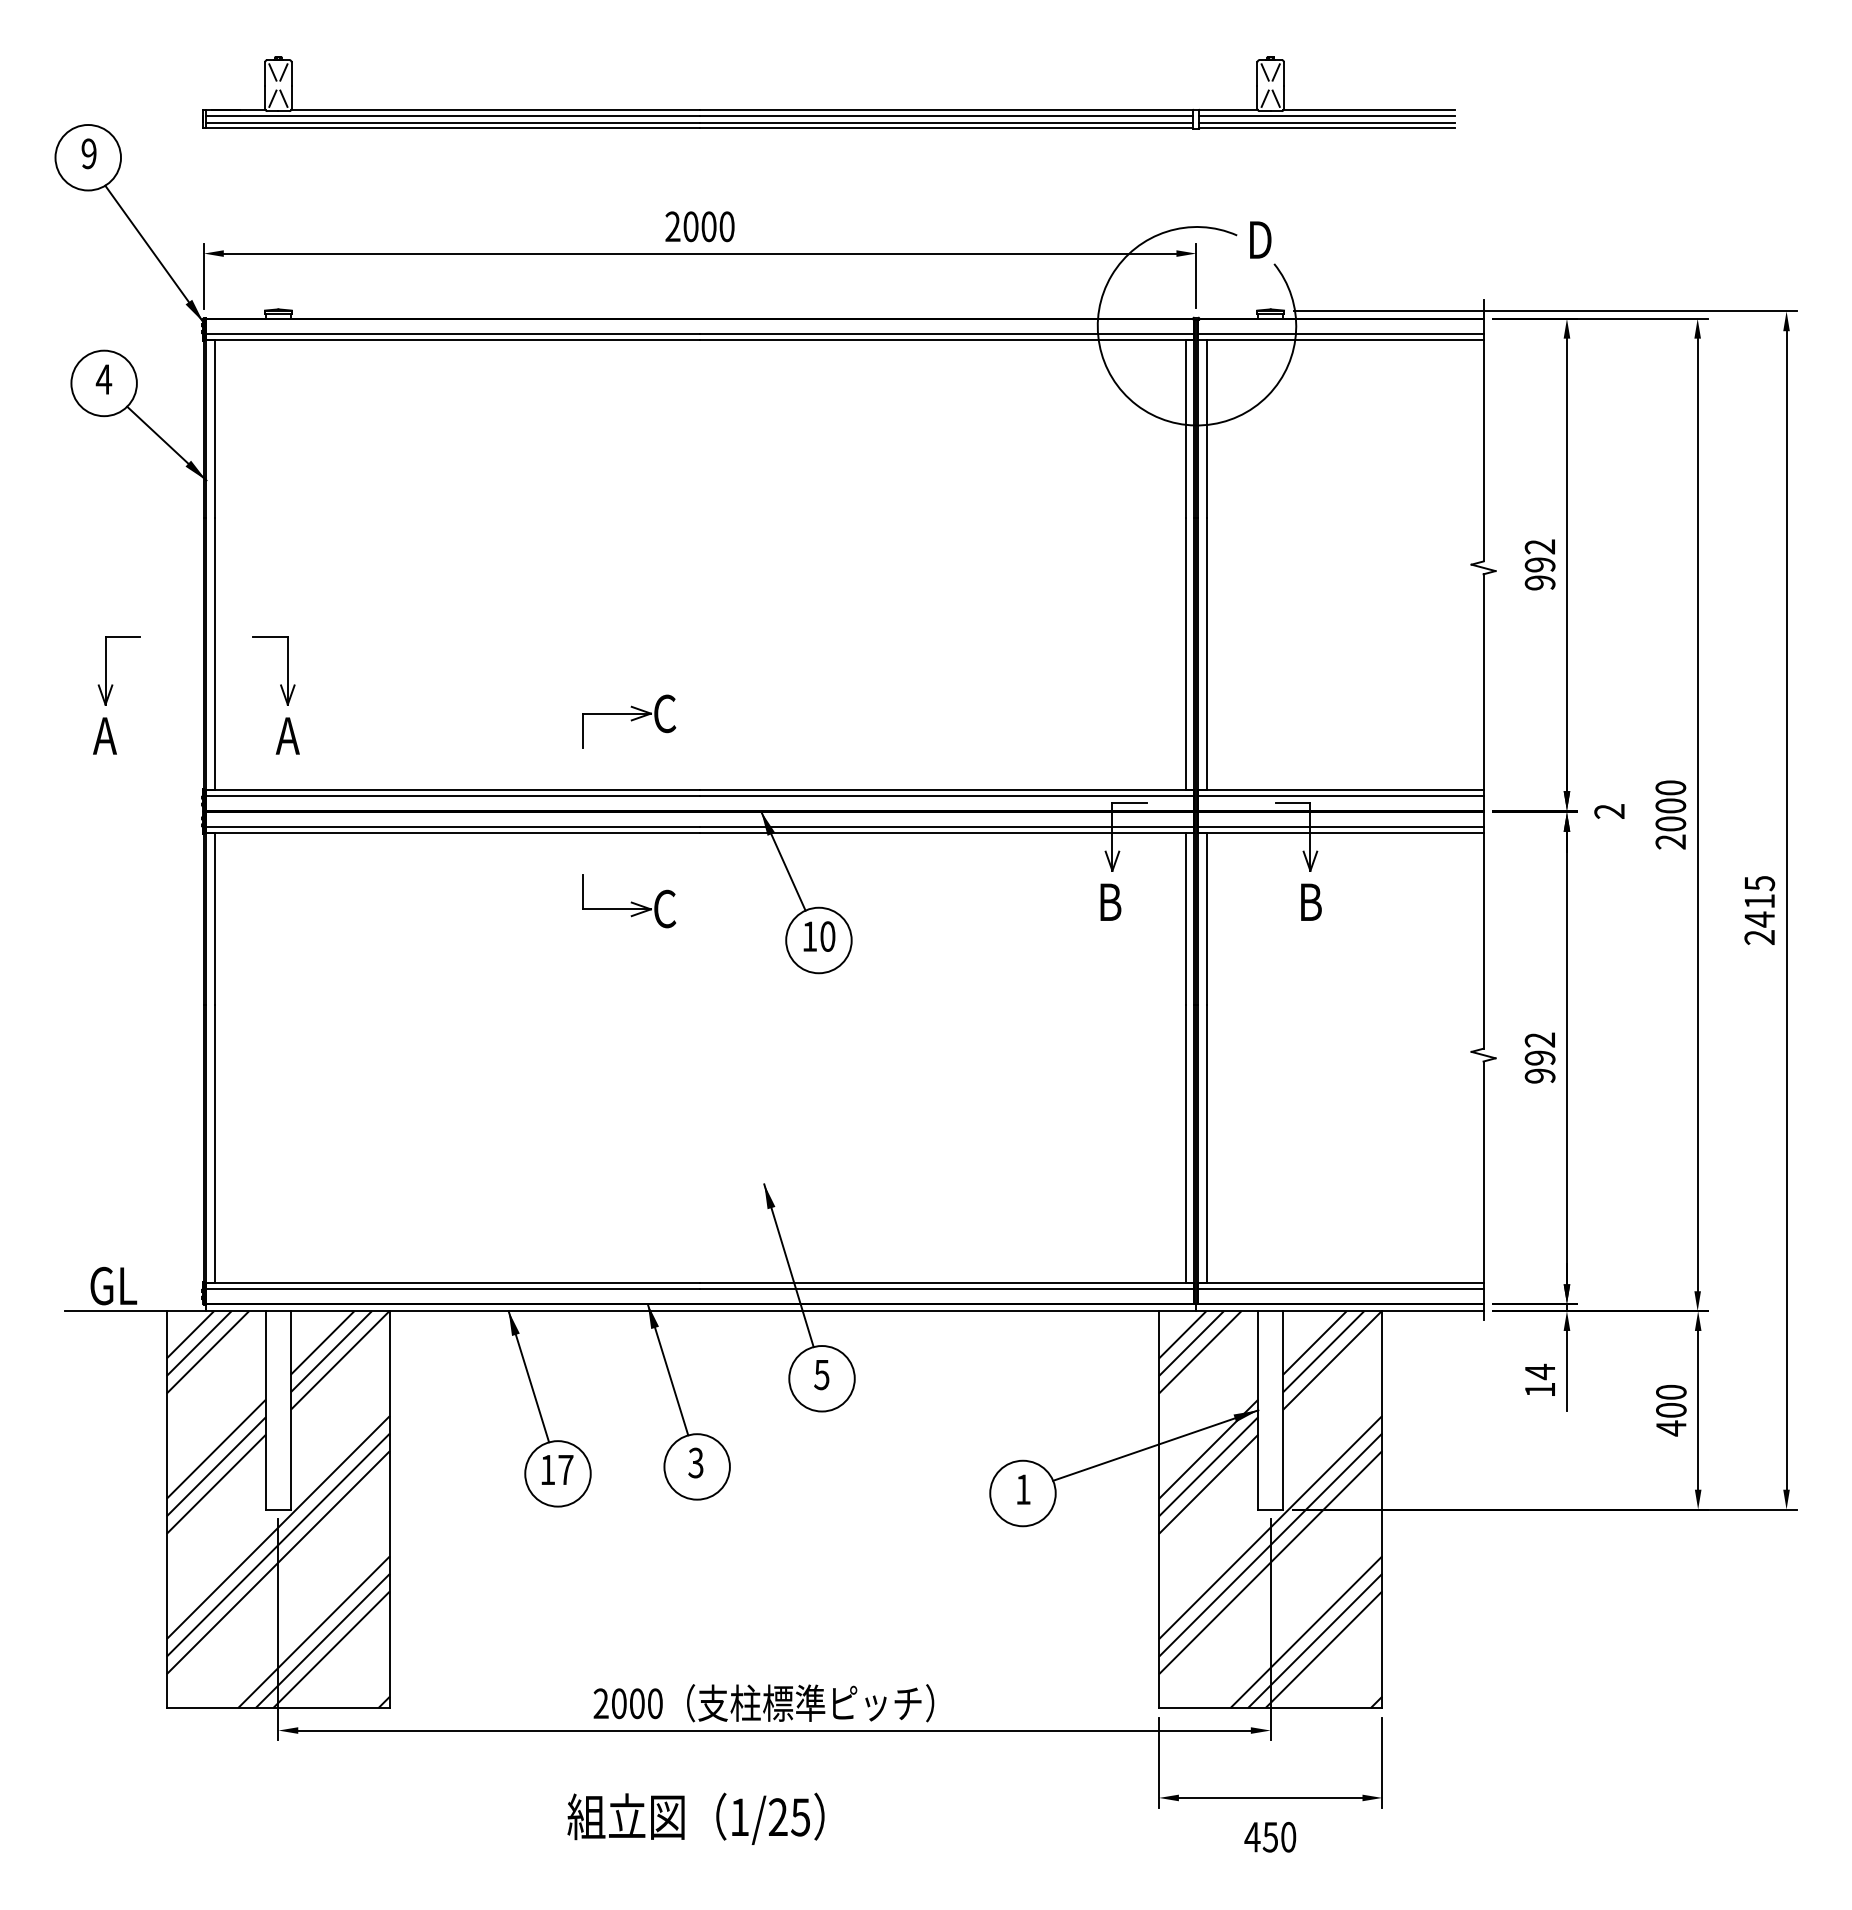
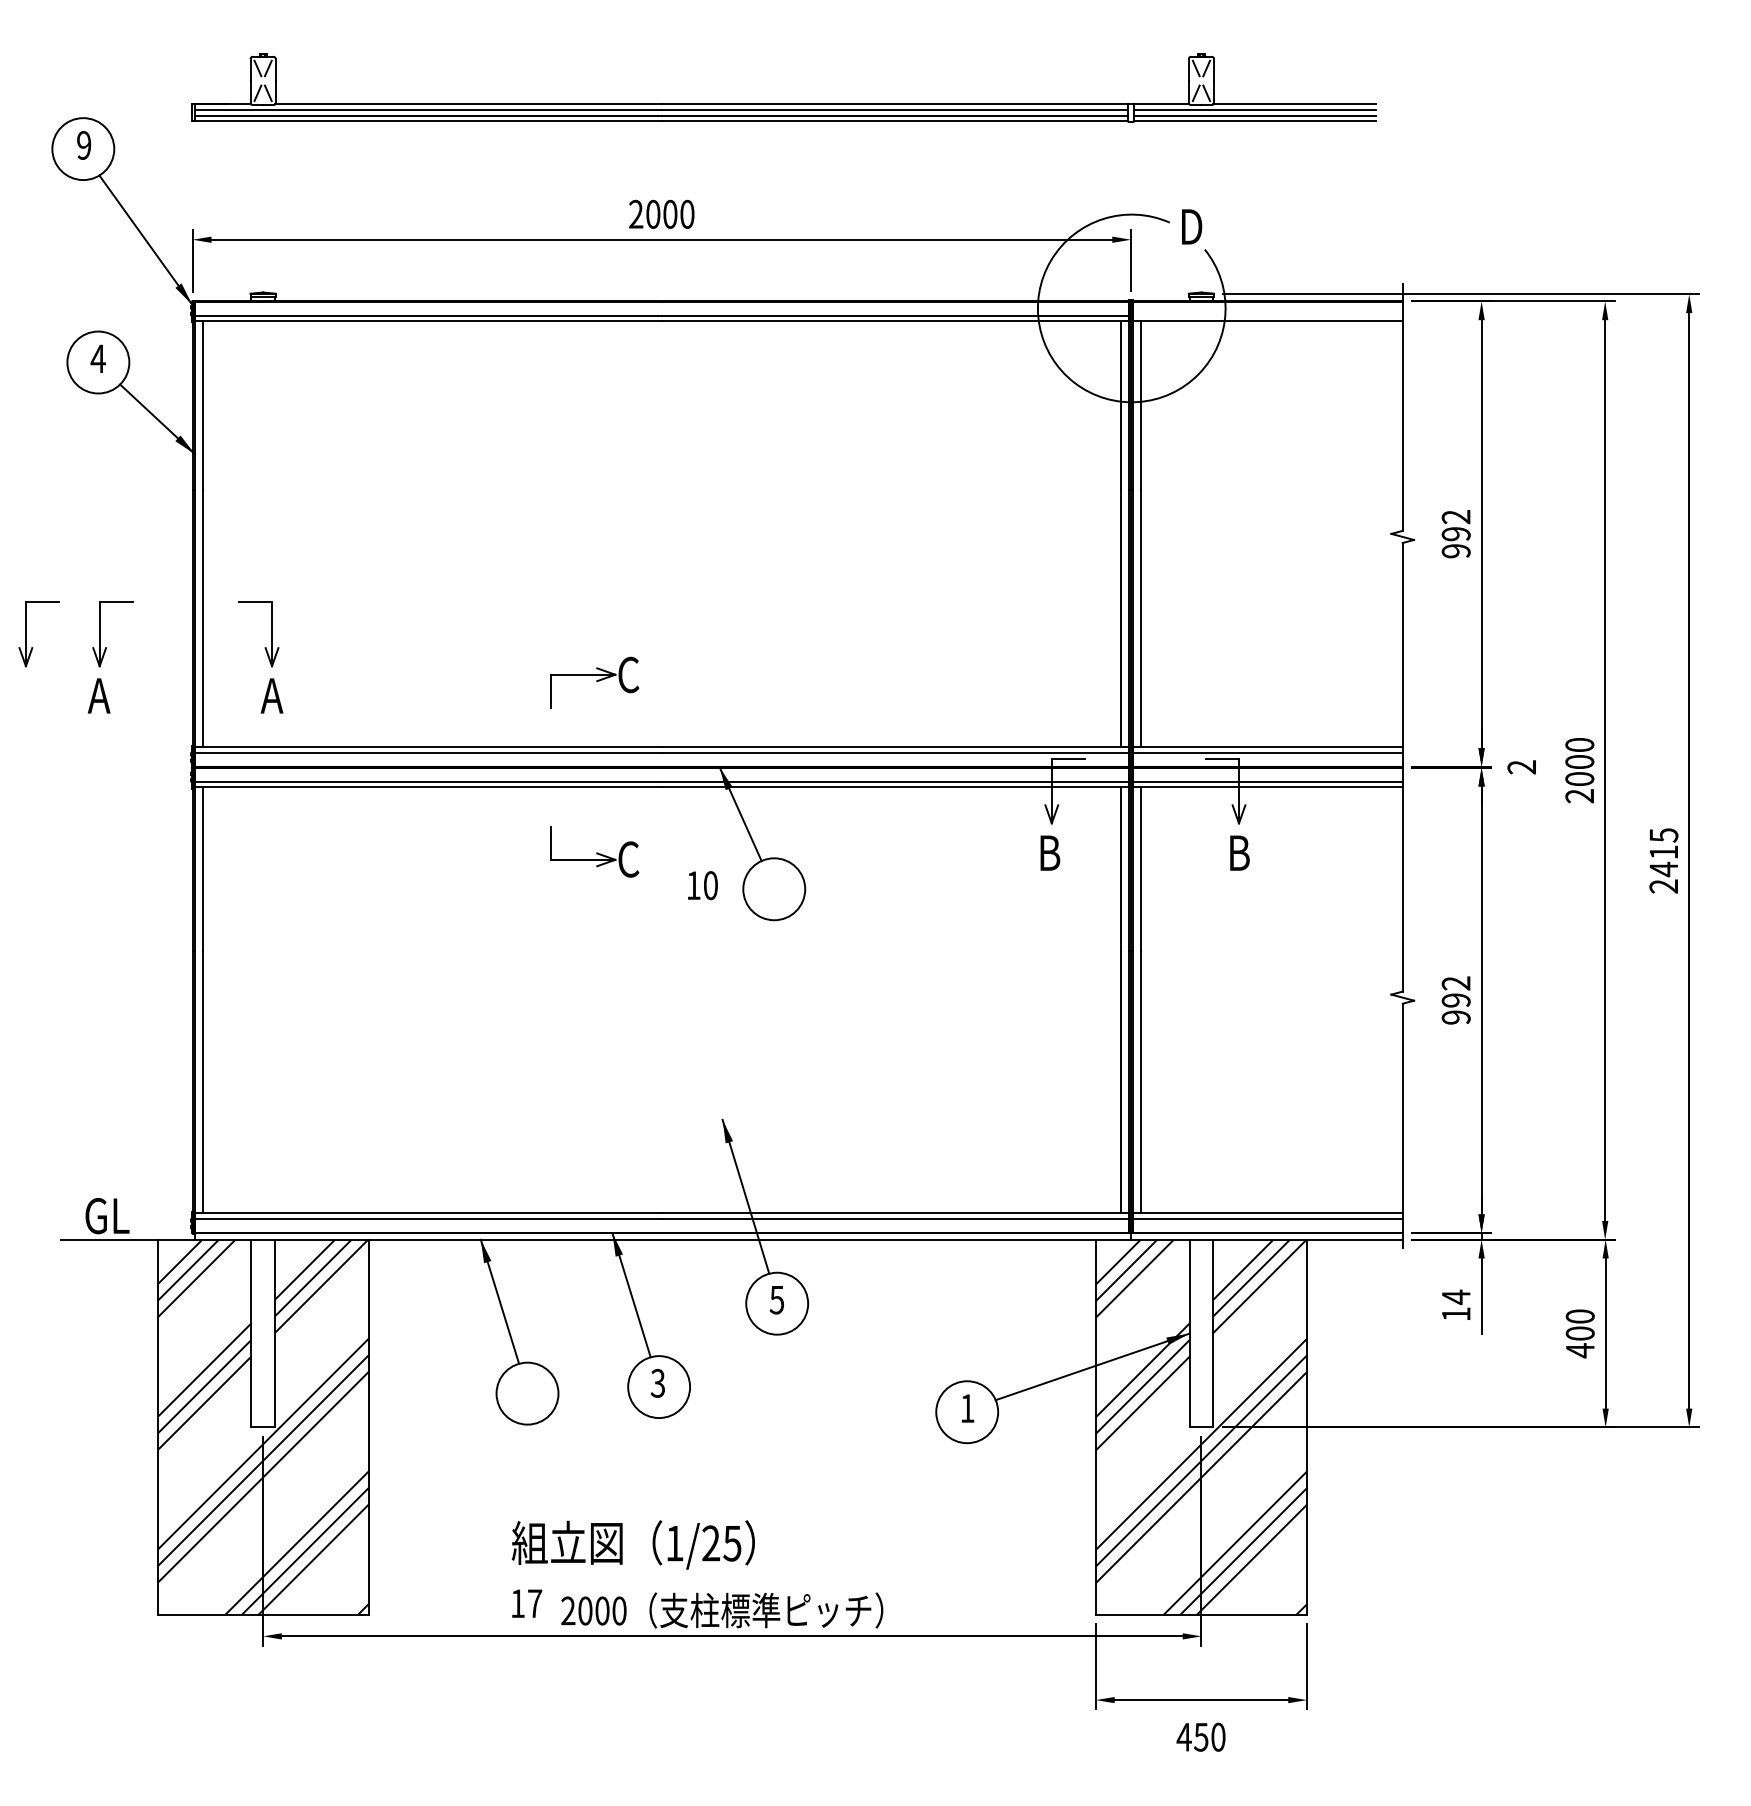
line: (1340, 333) -> (1267, 315), removed
part: (28, 670) -> (26, 633), added
text: (819, 936) -> (702, 885), moved
text: (557, 1469) -> (527, 1603), moved
text: (695, 1818) -> (632, 1544), moved

